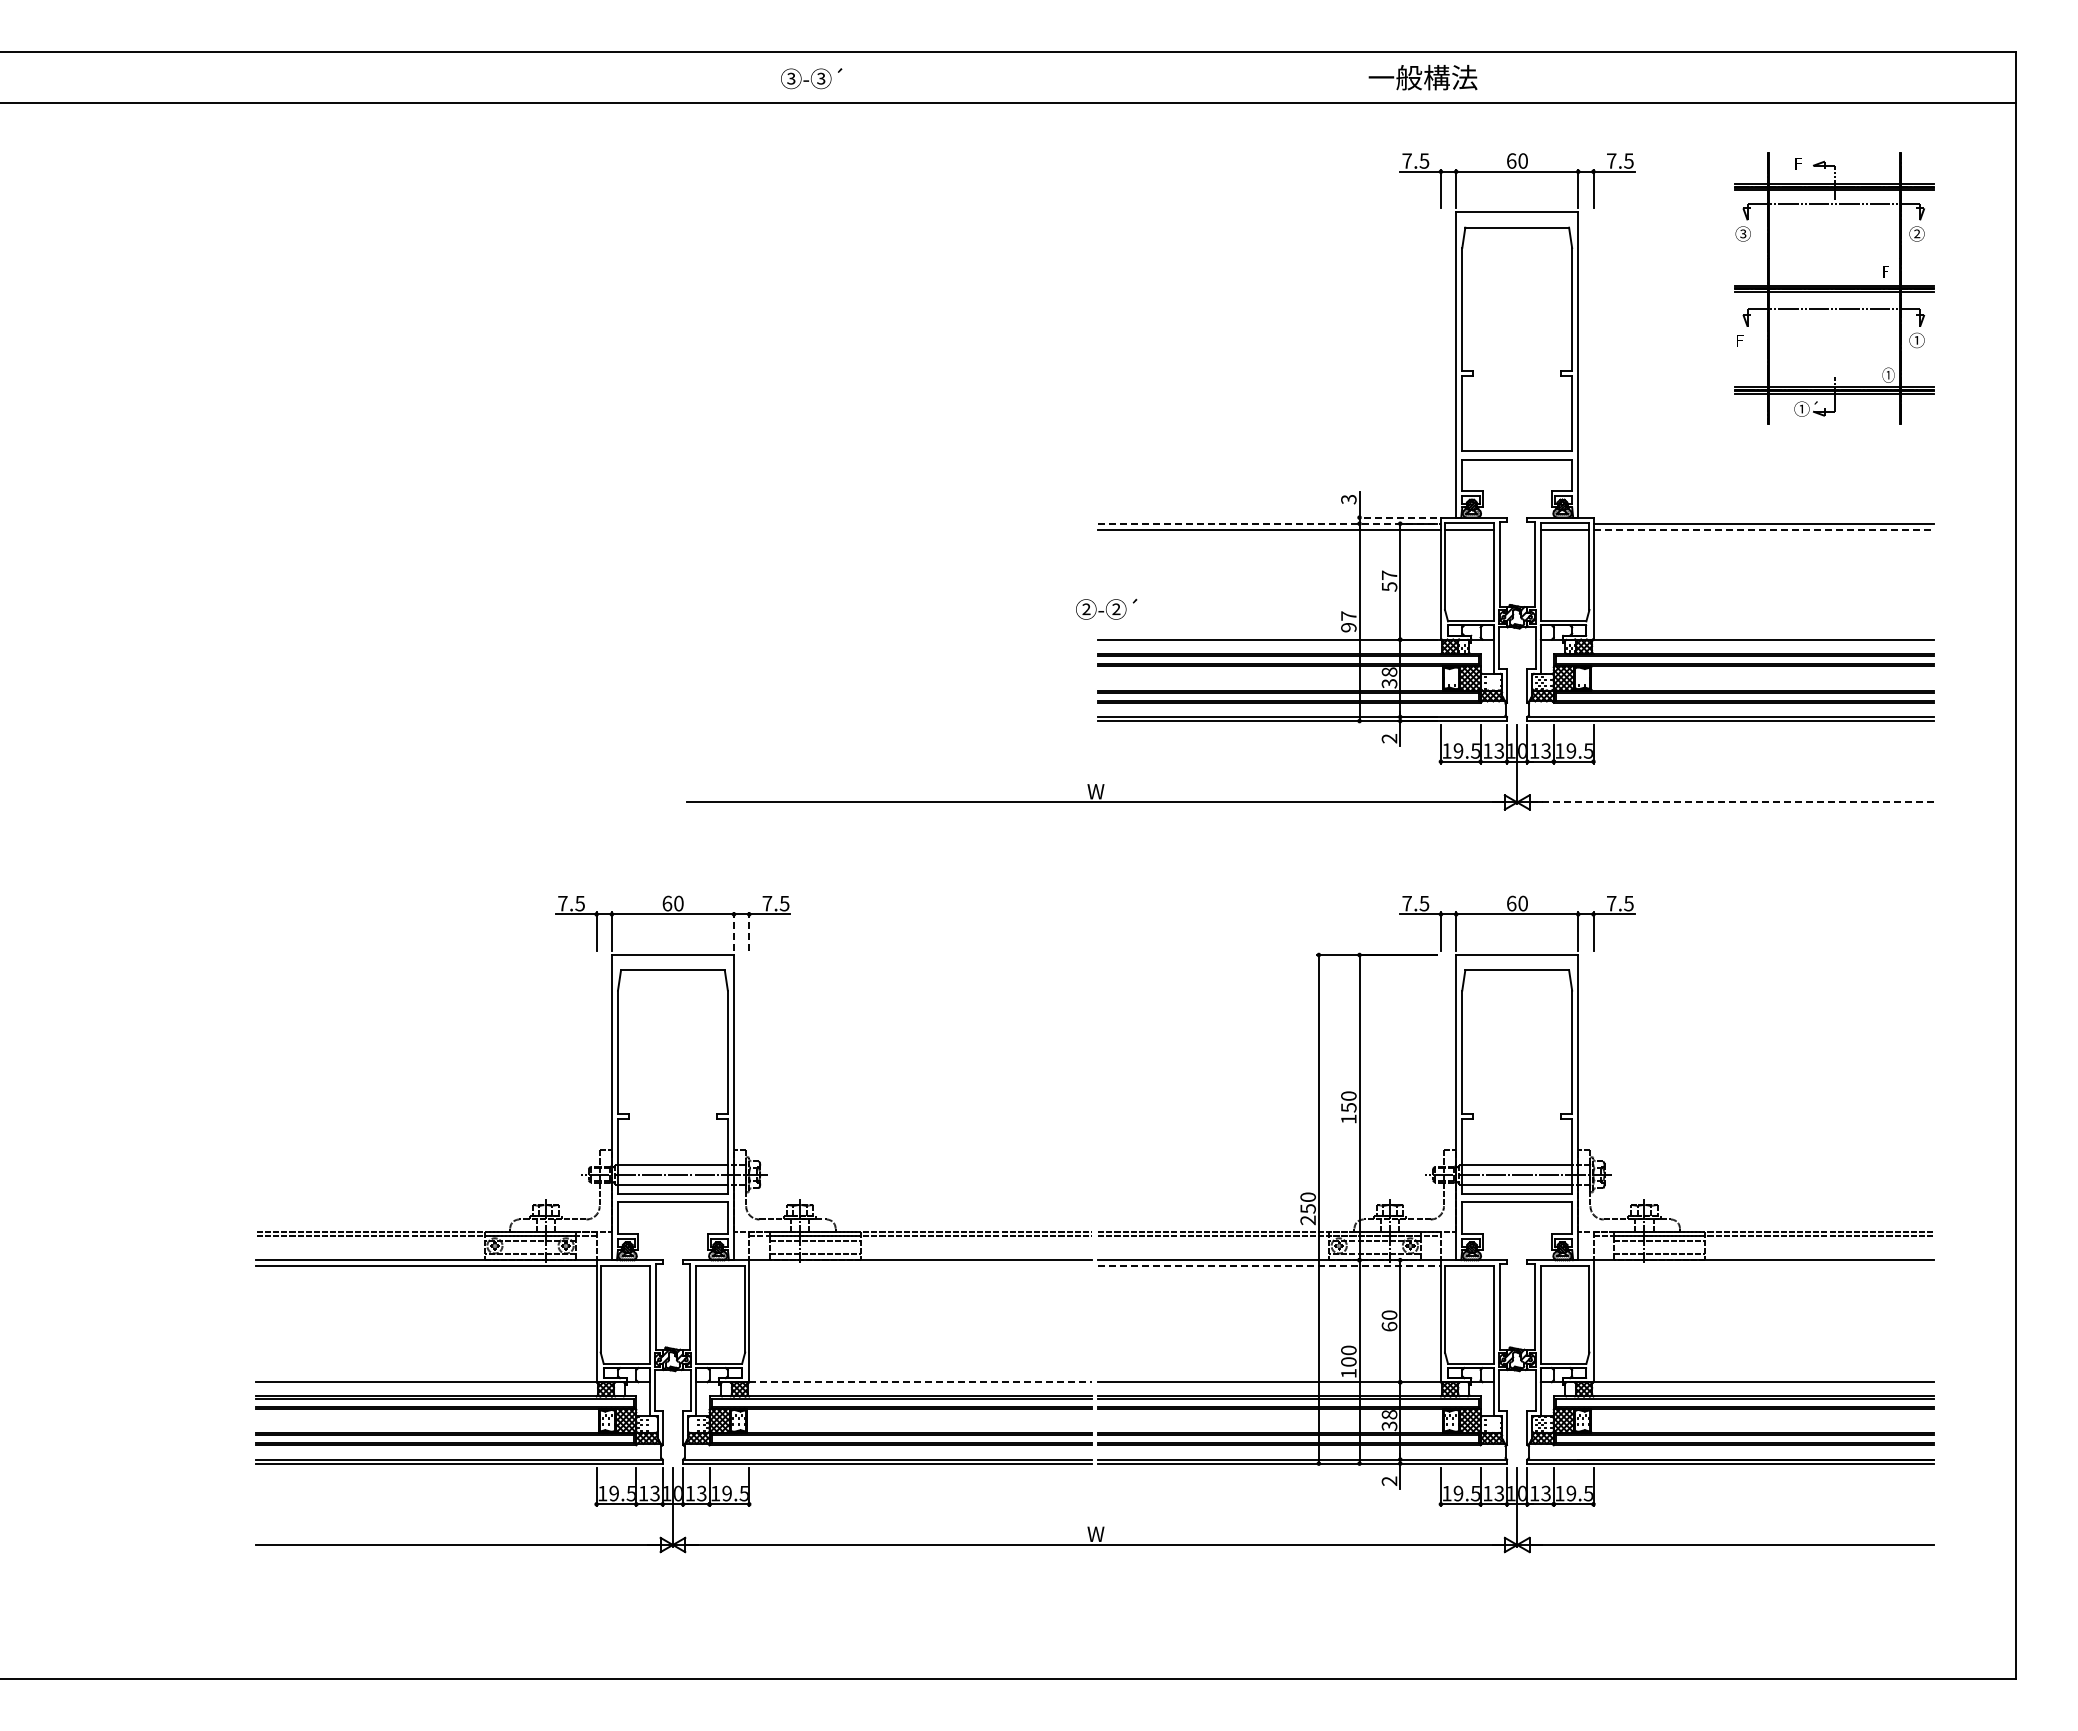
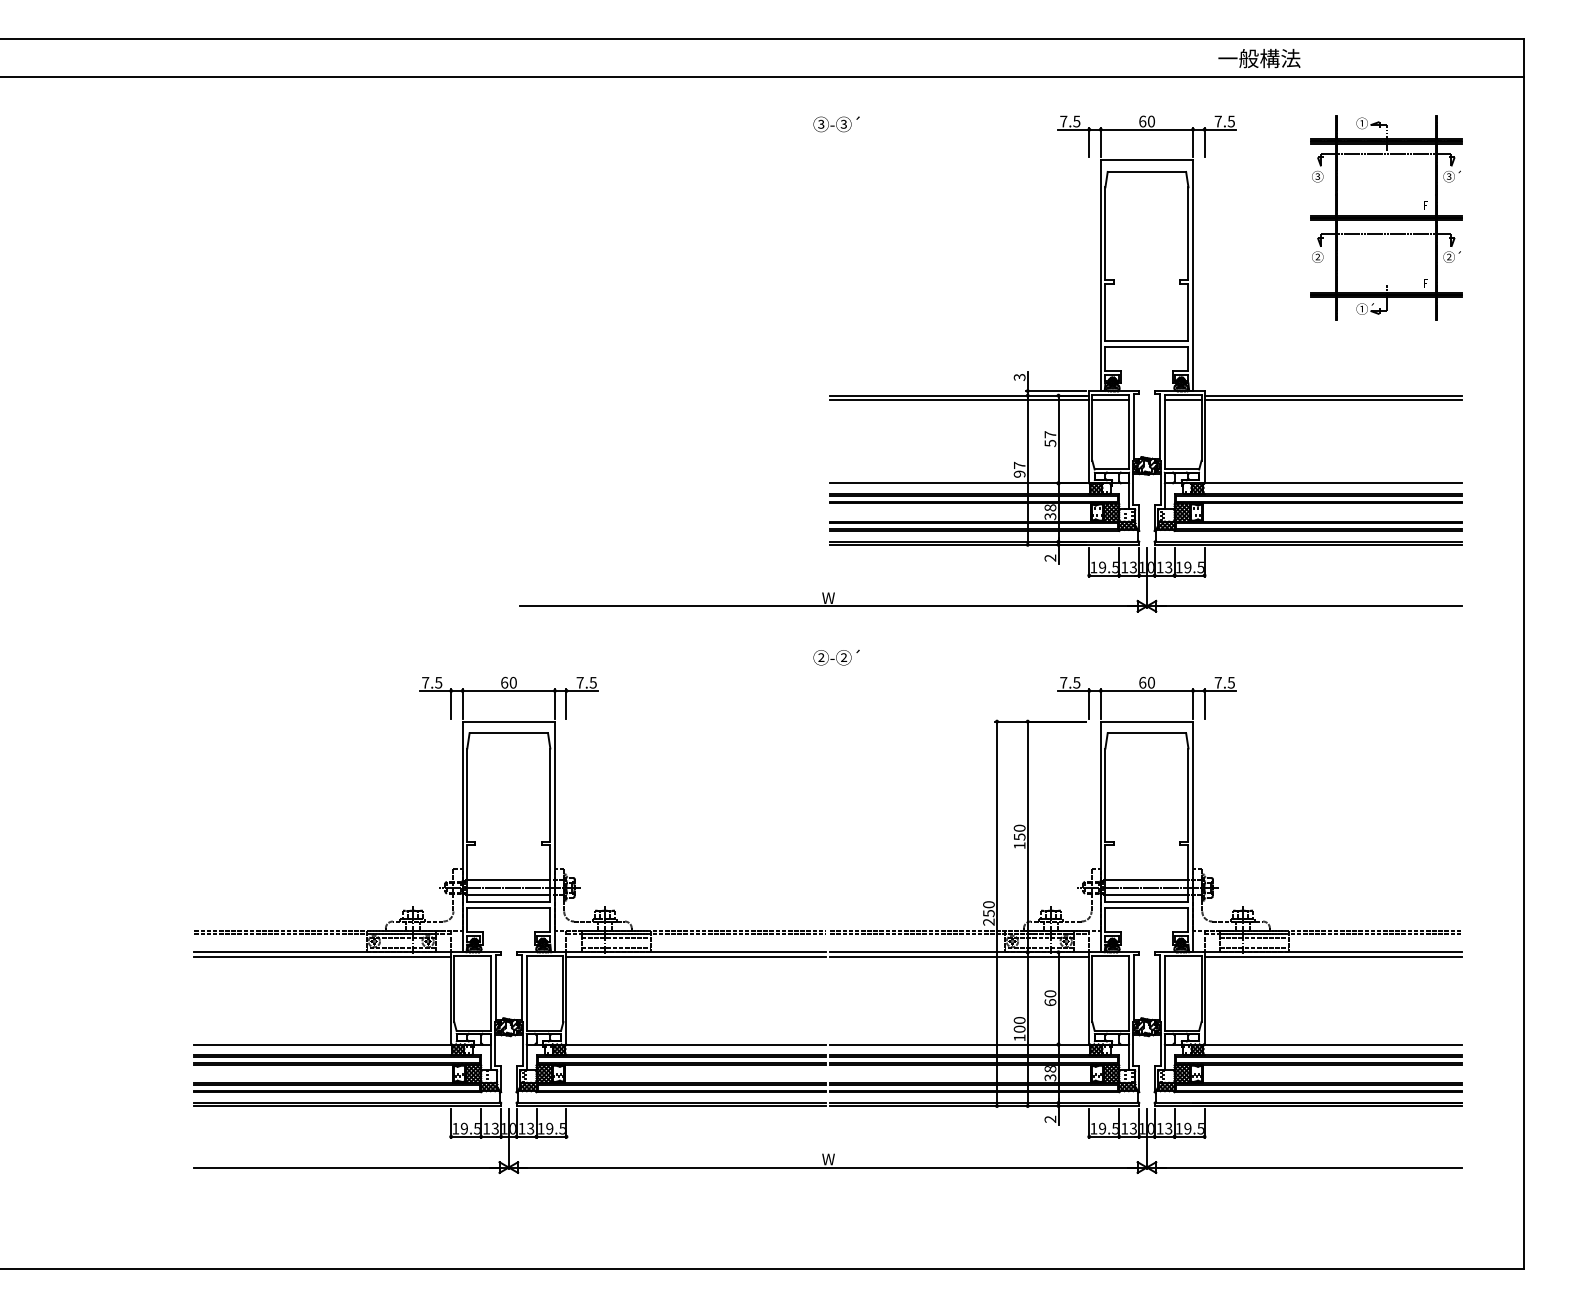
text: (1422, 77) -> (1259, 58), moved
text: (811, 78) -> (836, 124), moved
text: (1801, 163) -> (1361, 123), F -> ①
text: (1923, 232) -> (1454, 175), ② -> ③´
text: (1923, 338) -> (1454, 255), ① -> ②´
text: (1742, 340) -> (1317, 257), F -> ②
text: (1888, 374) -> (1427, 282), ① -> F
line: (1397, 517) -> (1056, 390), dashed -> solid
line: (1270, 523) -> (960, 395), dashed -> solid
line: (1764, 529) -> (1333, 400), dashed -> solid
text: (1106, 608) -> (836, 657), moved
line: (1733, 802) -> (1310, 606), dashed -> solid
line: (733, 931) -> (554, 703), dashed -> solid
line: (749, 931) -> (566, 703), dashed -> solid
line: (920, 1266) -> (695, 957), added
line: (1270, 1266) -> (960, 957), dashed -> solid
line: (1763, 1266) -> (1333, 957), added
line: (920, 1382) -> (695, 1044), dashed -> solid

